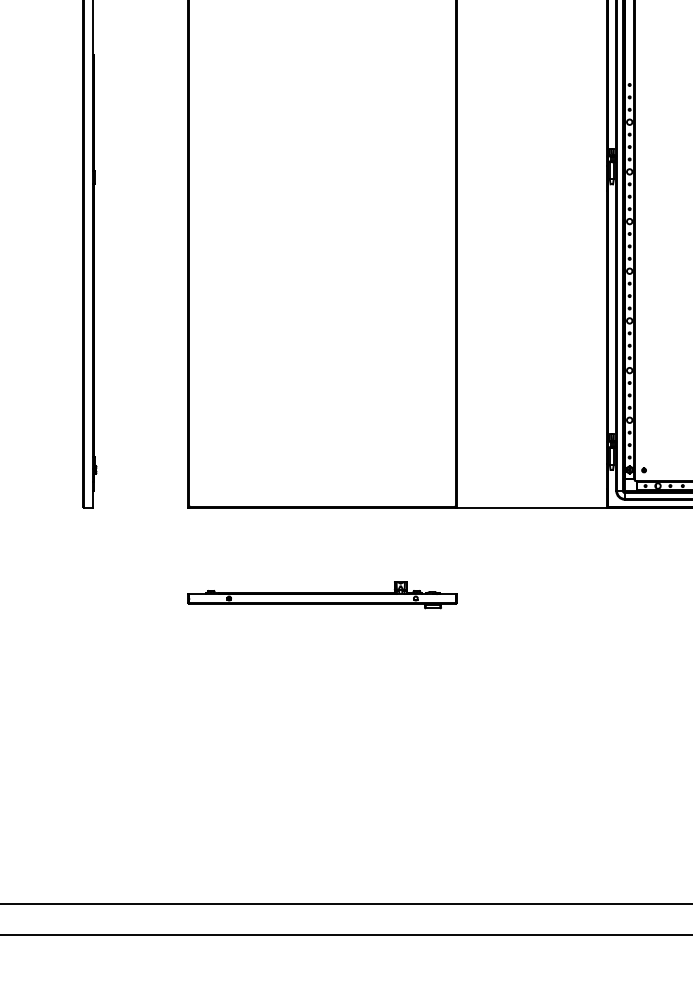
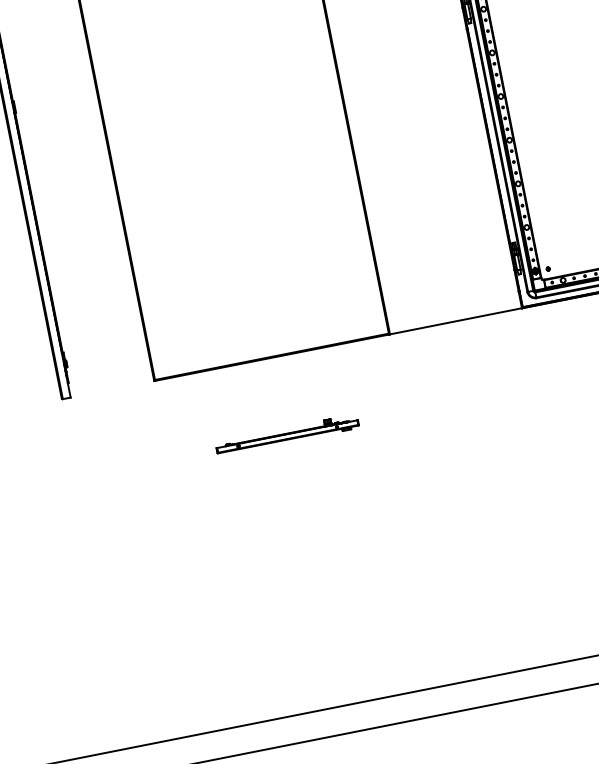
part: (322, 595) -> (287, 434), size x0.6

